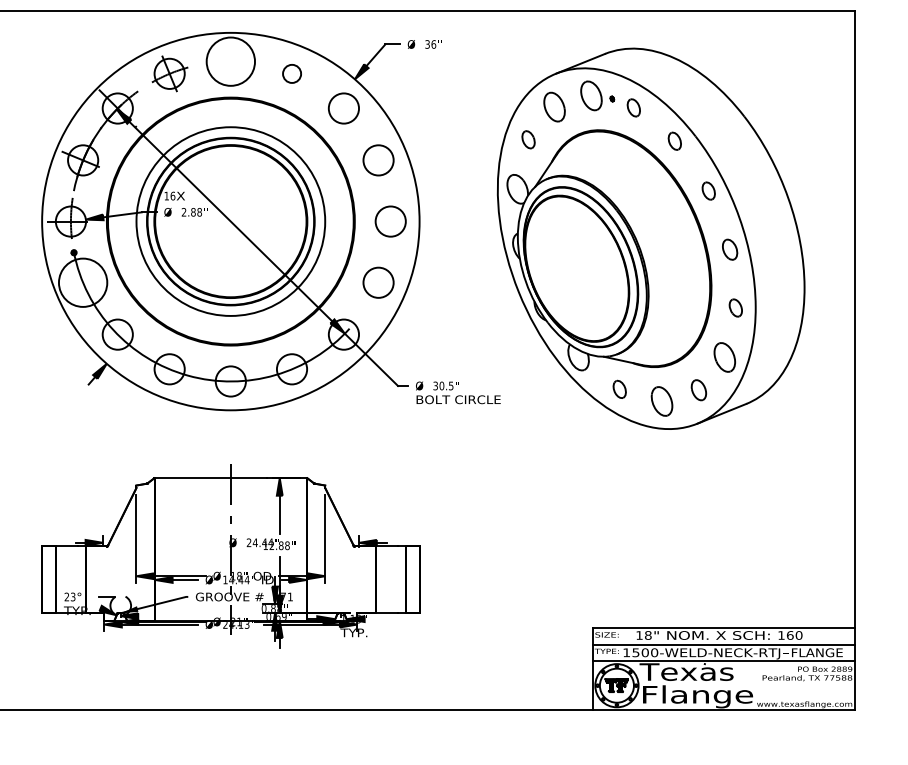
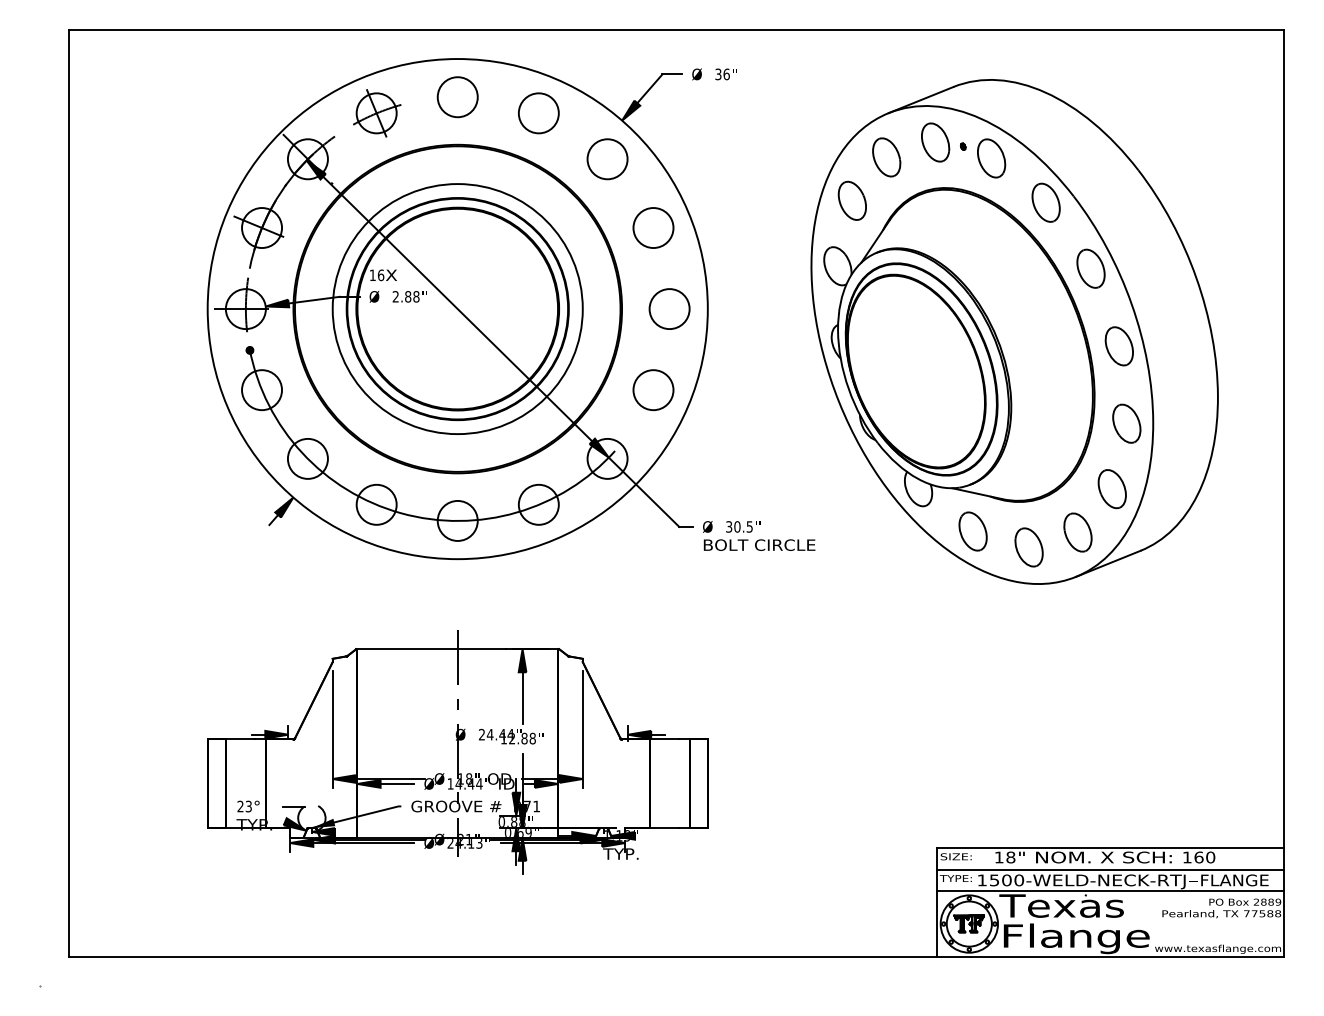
circle: (230, 61) -> (457, 97), size x0.62
circle: (291, 73) -> (538, 113), size x1.67
part: (633, 107) -> (991, 158), size x1.67
part: (528, 139) -> (851, 200), size x1.67
part: (674, 141) -> (1045, 202), size x1.67
part: (708, 190) -> (1090, 268), size x1.67
part: (729, 249) -> (1118, 346), size x1.43
circle: (83, 283) -> (262, 390), size x0.62
part: (735, 307) -> (1126, 423), size x1.67
part: (619, 389) -> (972, 531), size x1.67
part: (698, 390) -> (1077, 532), size x1.43

